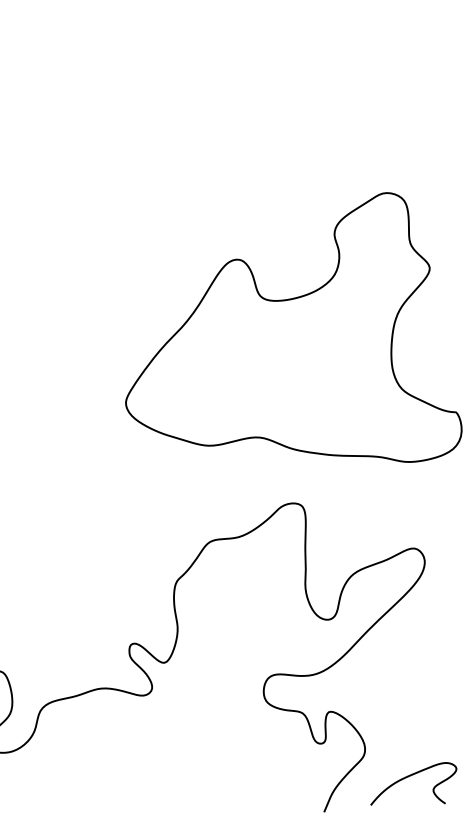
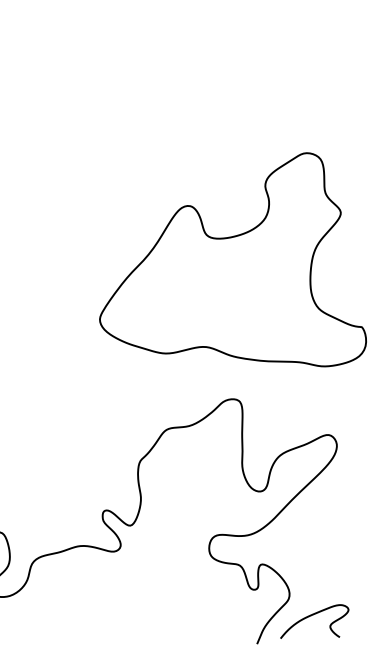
curve: (410, 776) -> (312, 615), moved

